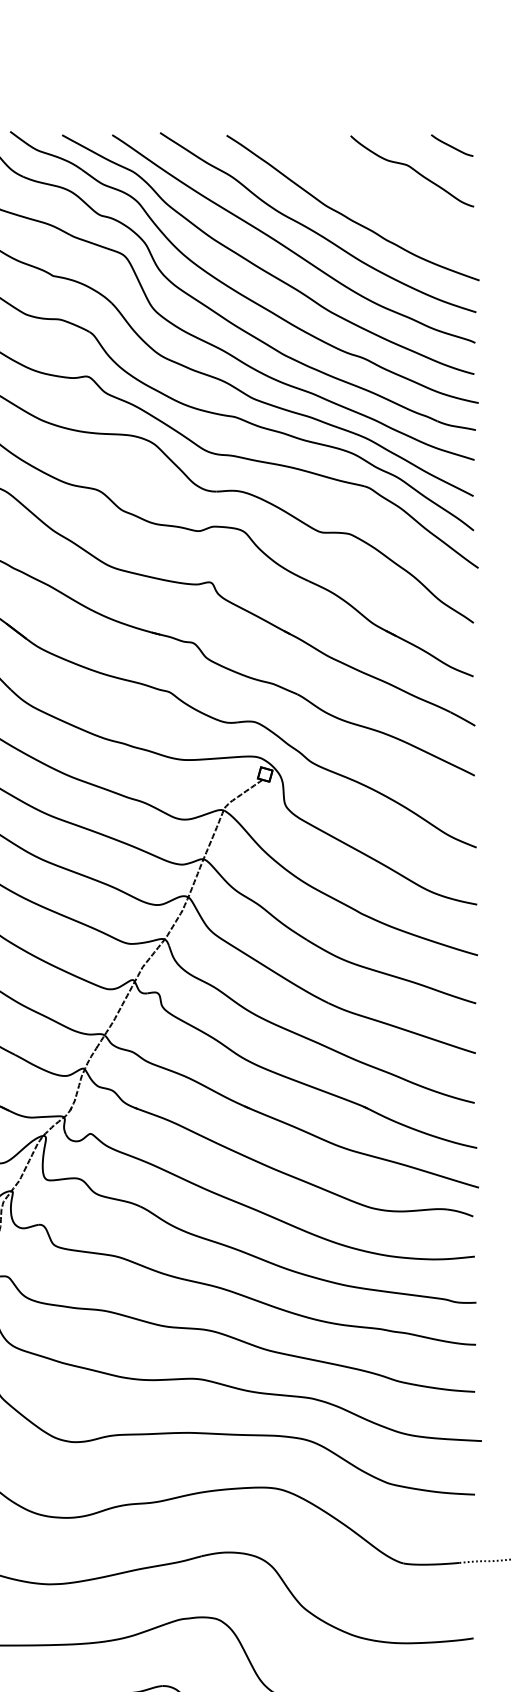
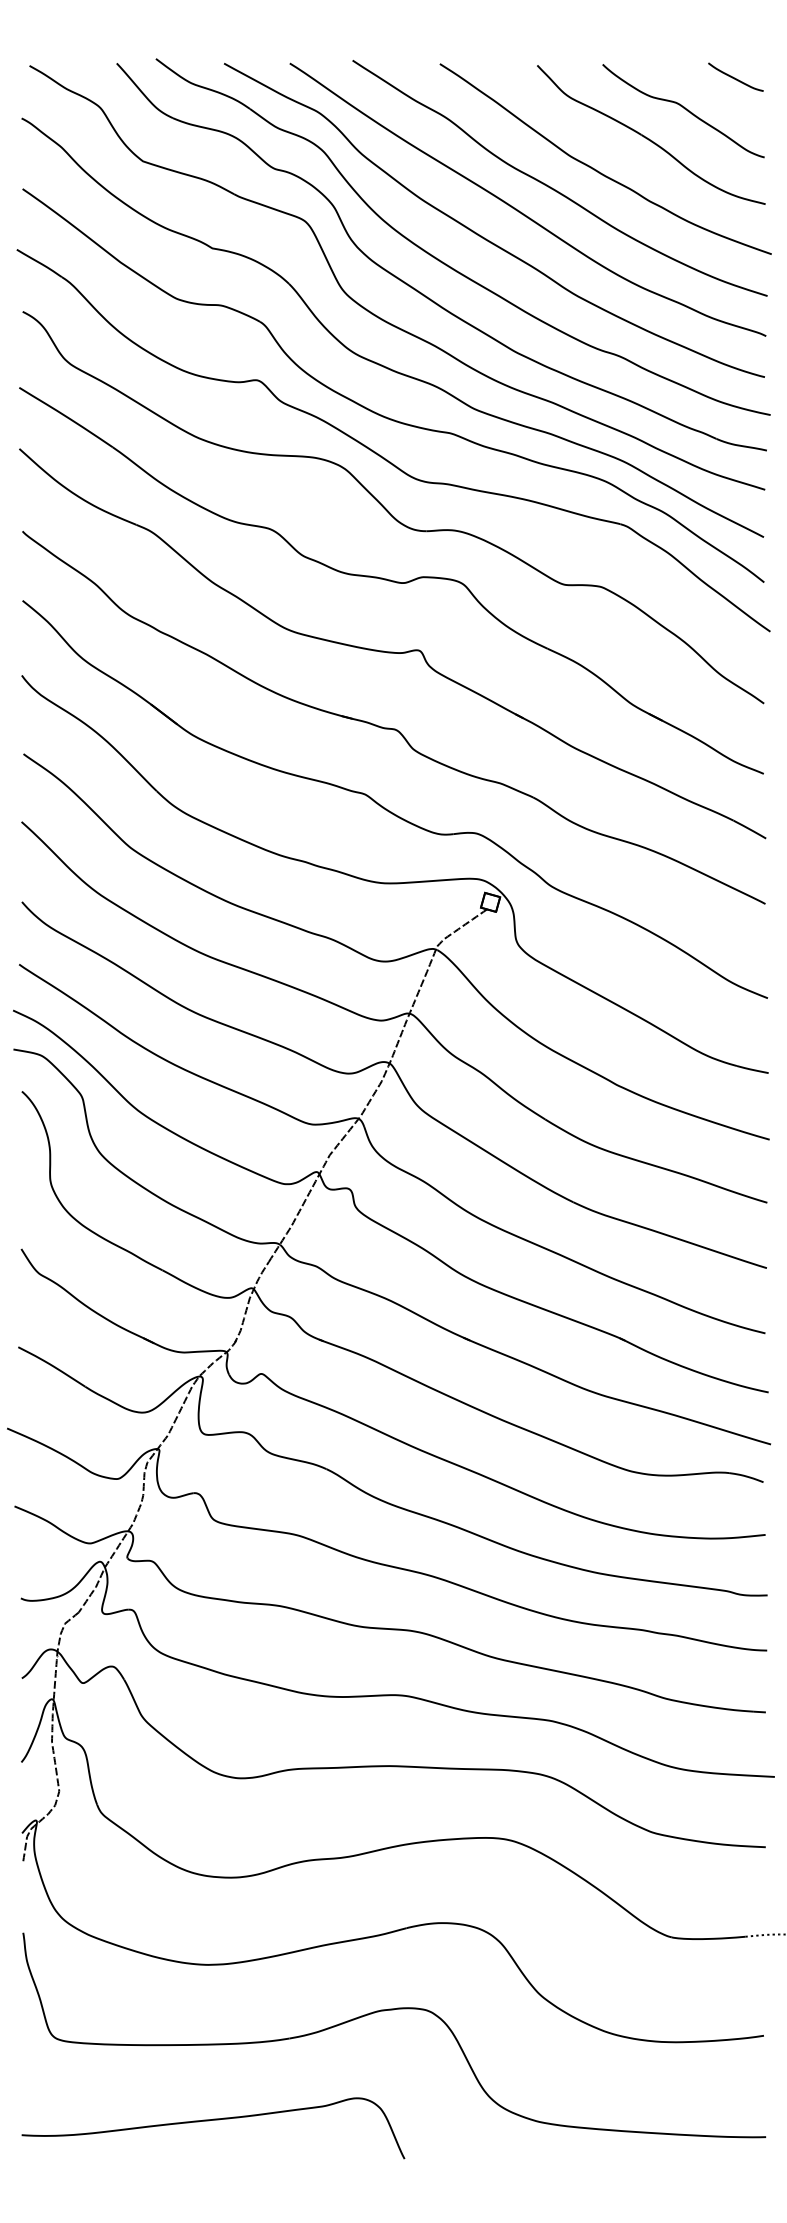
part: (387, 189) -> (651, 134), added

